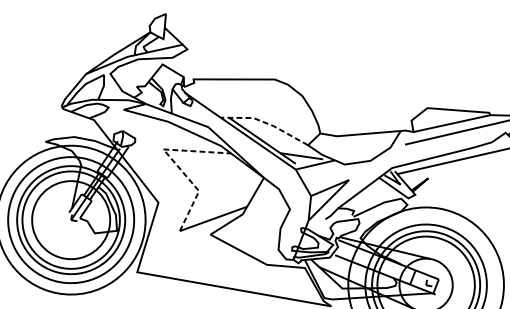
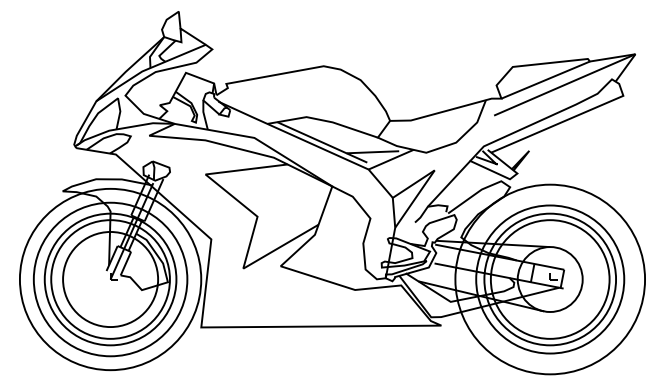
line: (266, 123) -> (323, 120), dashed -> solid
line: (173, 161) -> (220, 186), dashed -> solid

